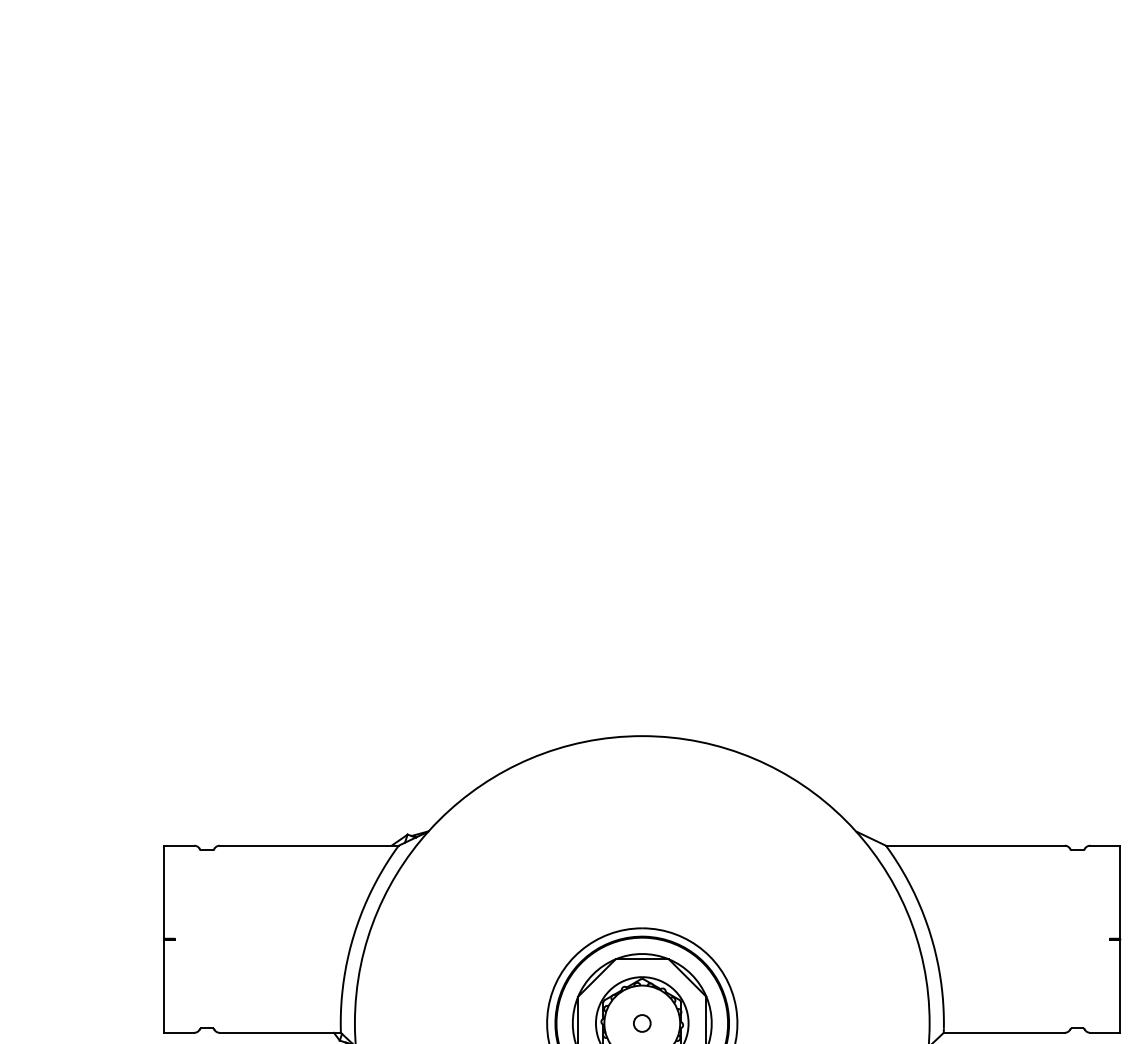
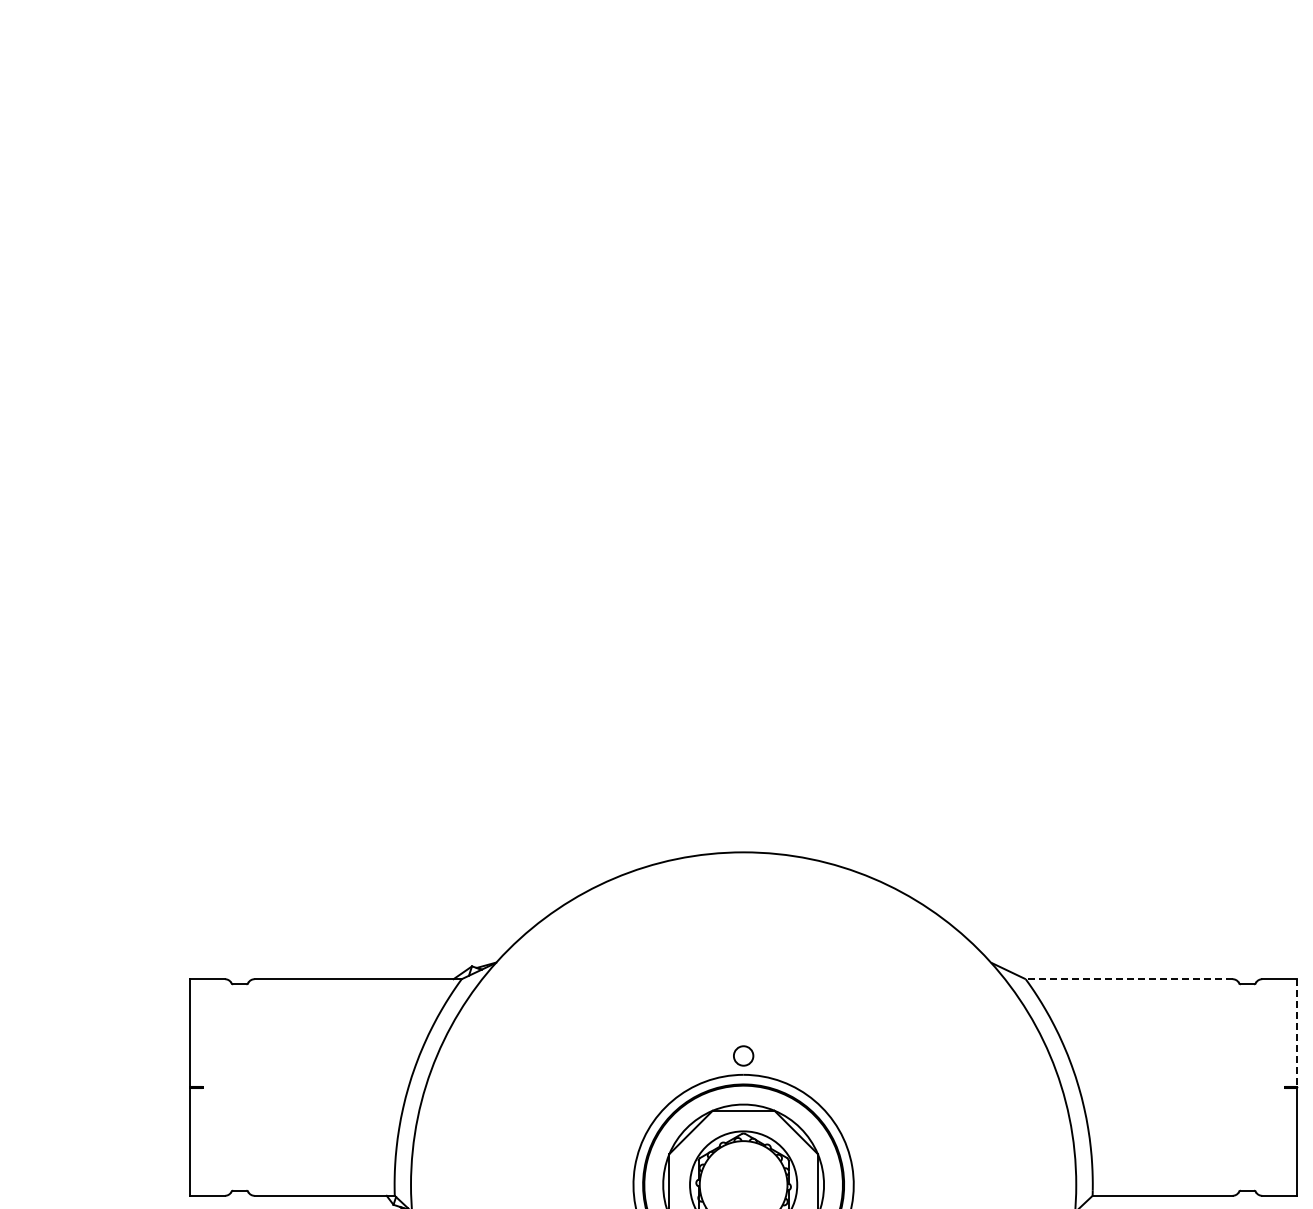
line: (974, 845) -> (1128, 979), solid -> dashed
line: (1119, 892) -> (1296, 1033), solid -> dashed
circle: (642, 1023) -> (743, 1055), moved

